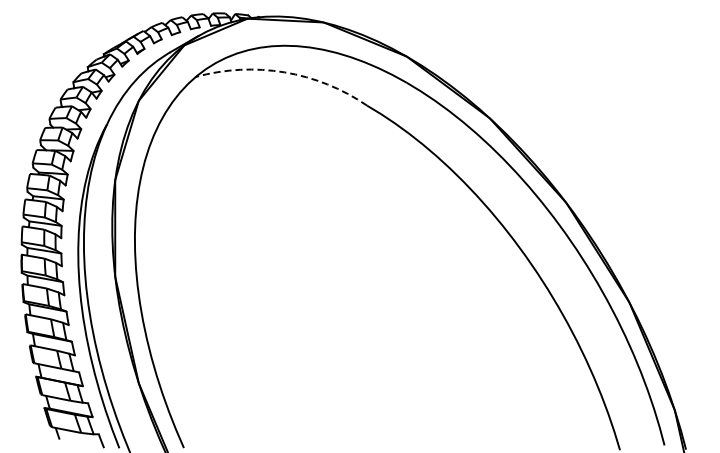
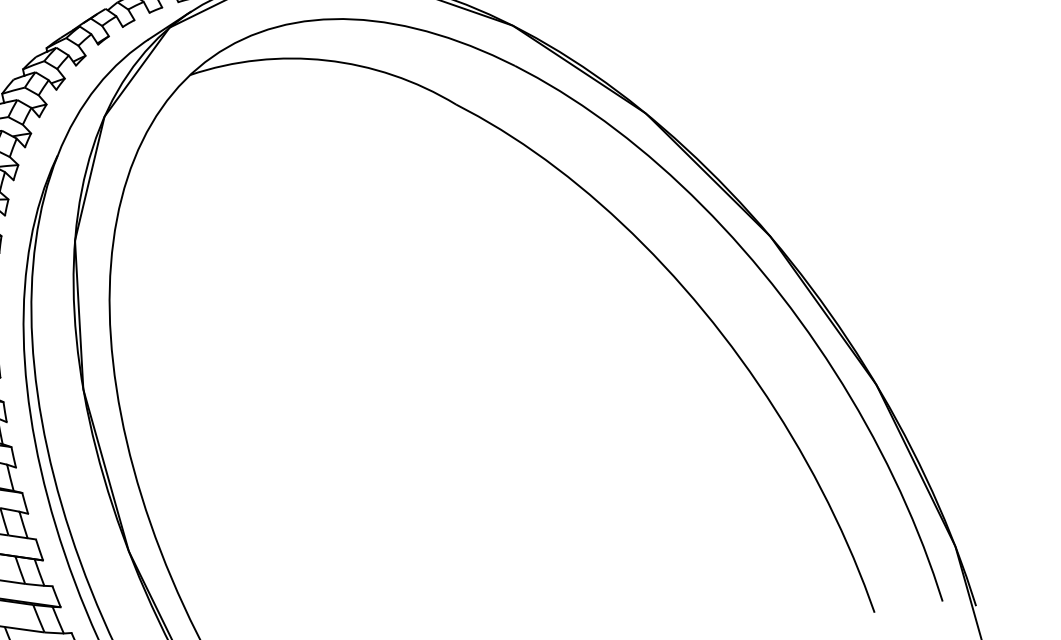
arc: (284, 72) -> (326, 60), dashed -> solid

